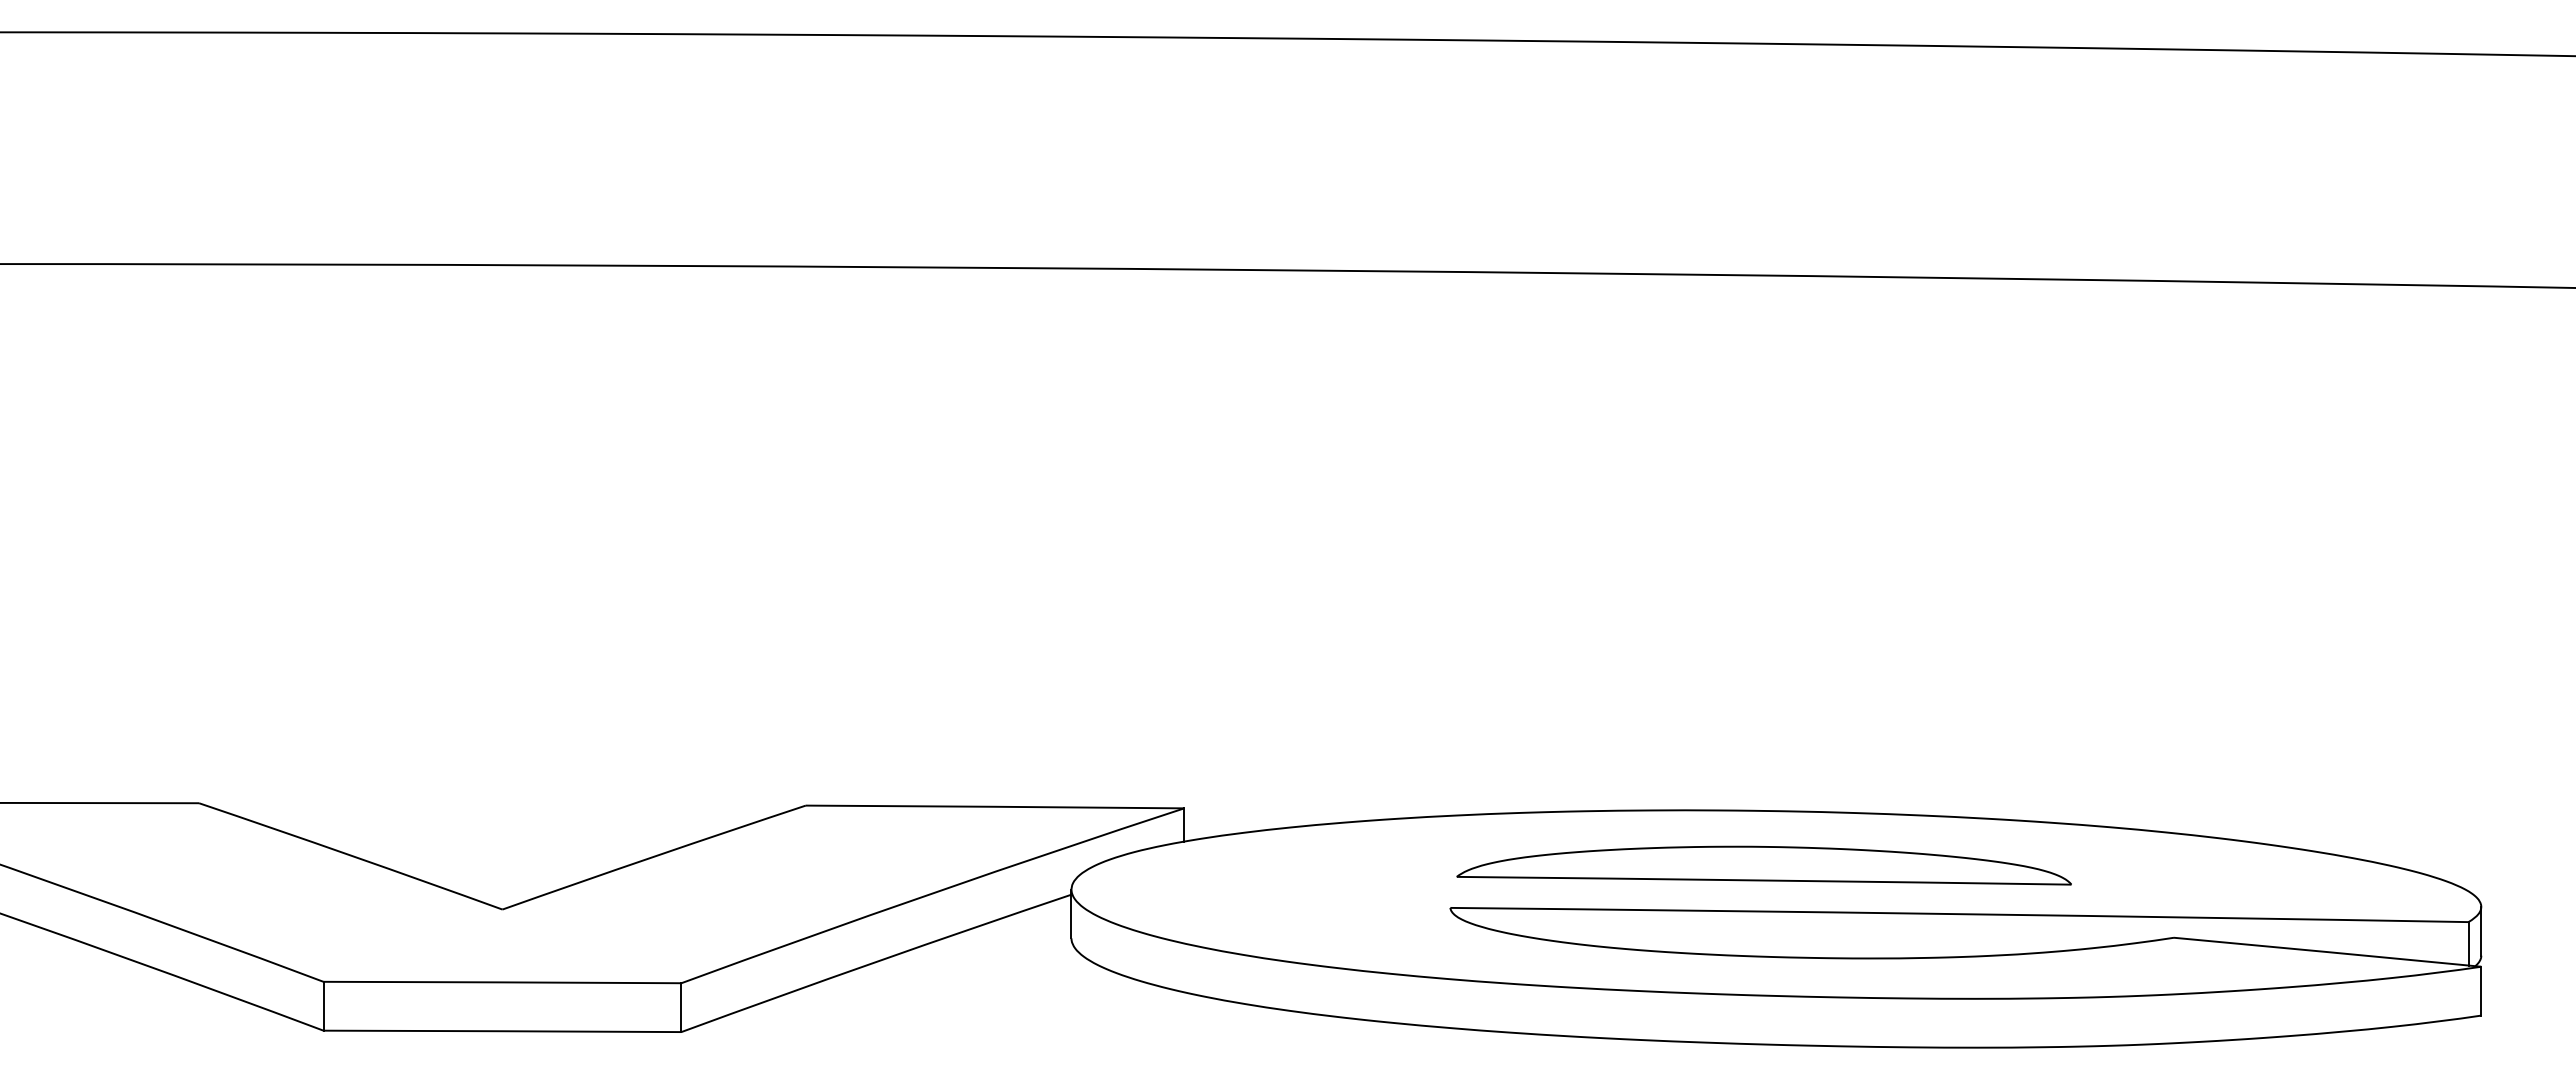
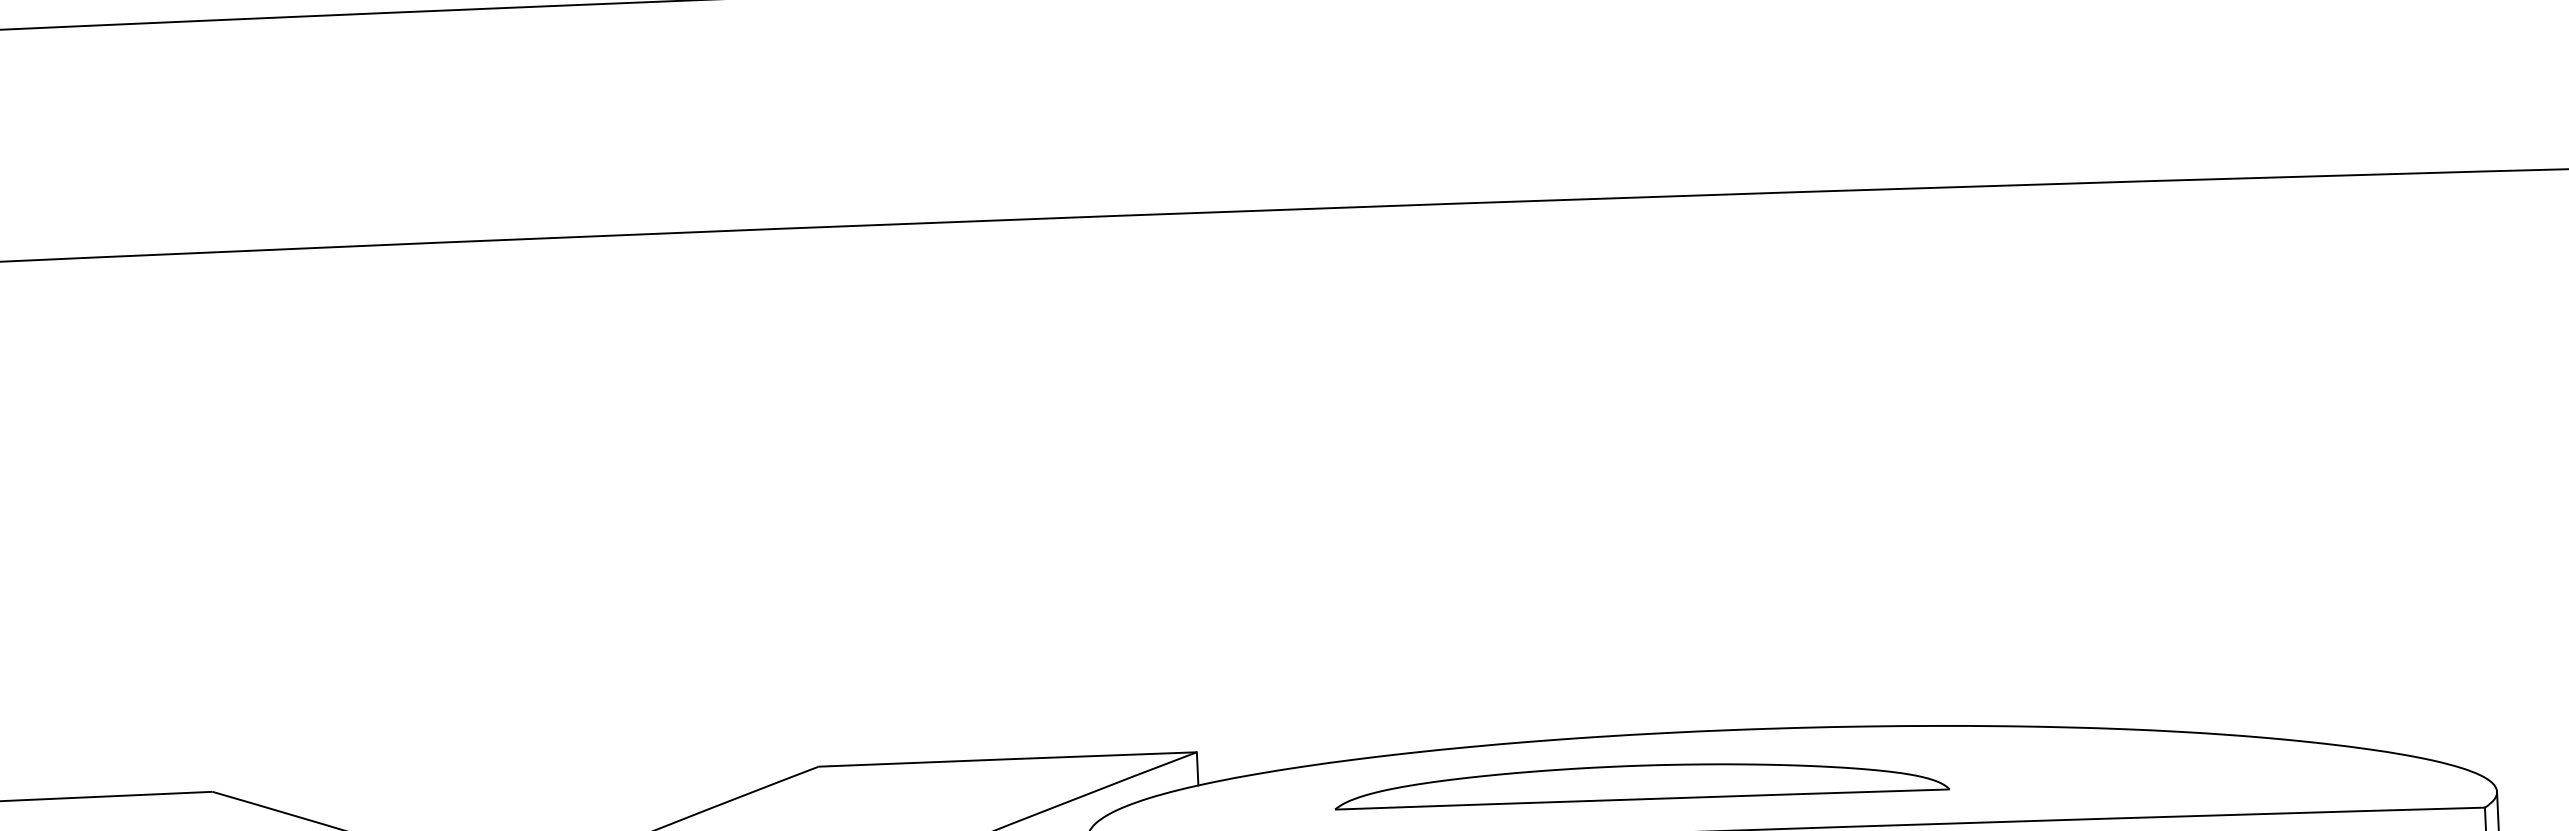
part: (1763, 865) -> (1641, 784), moved

